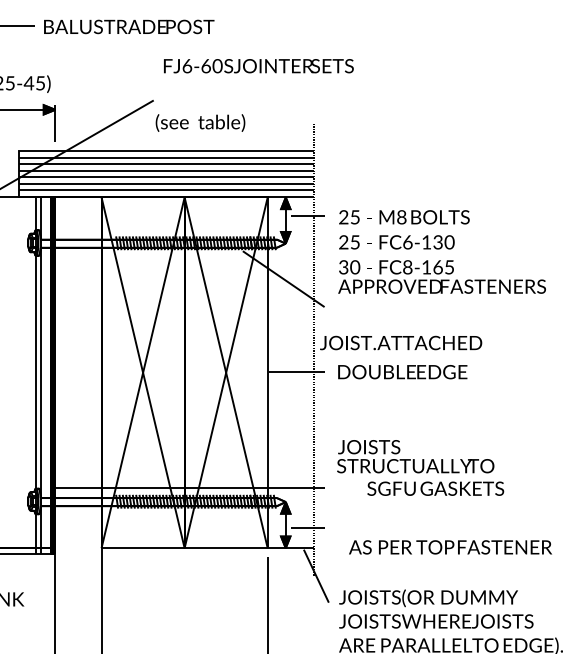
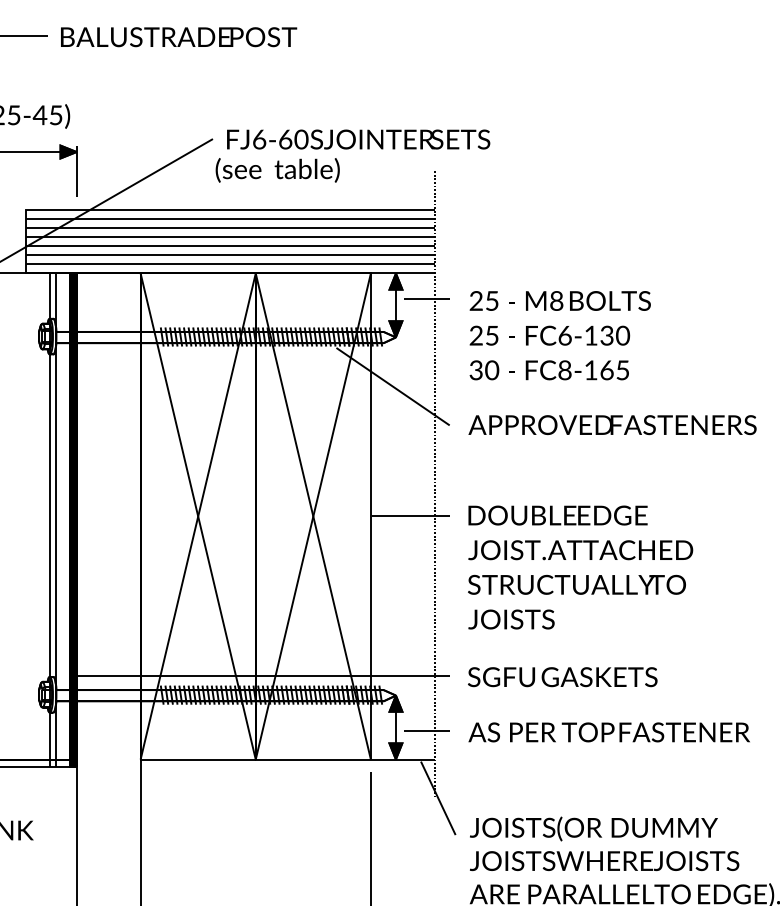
text: (258, 66) -> (358, 139), moved
text: (442, 286) -> (612, 425), moved
text: (400, 343) -> (580, 550), moved
text: (415, 465) -> (576, 584), moved
text: (435, 488) -> (562, 677), moved
text: (449, 547) -> (608, 732), moved

